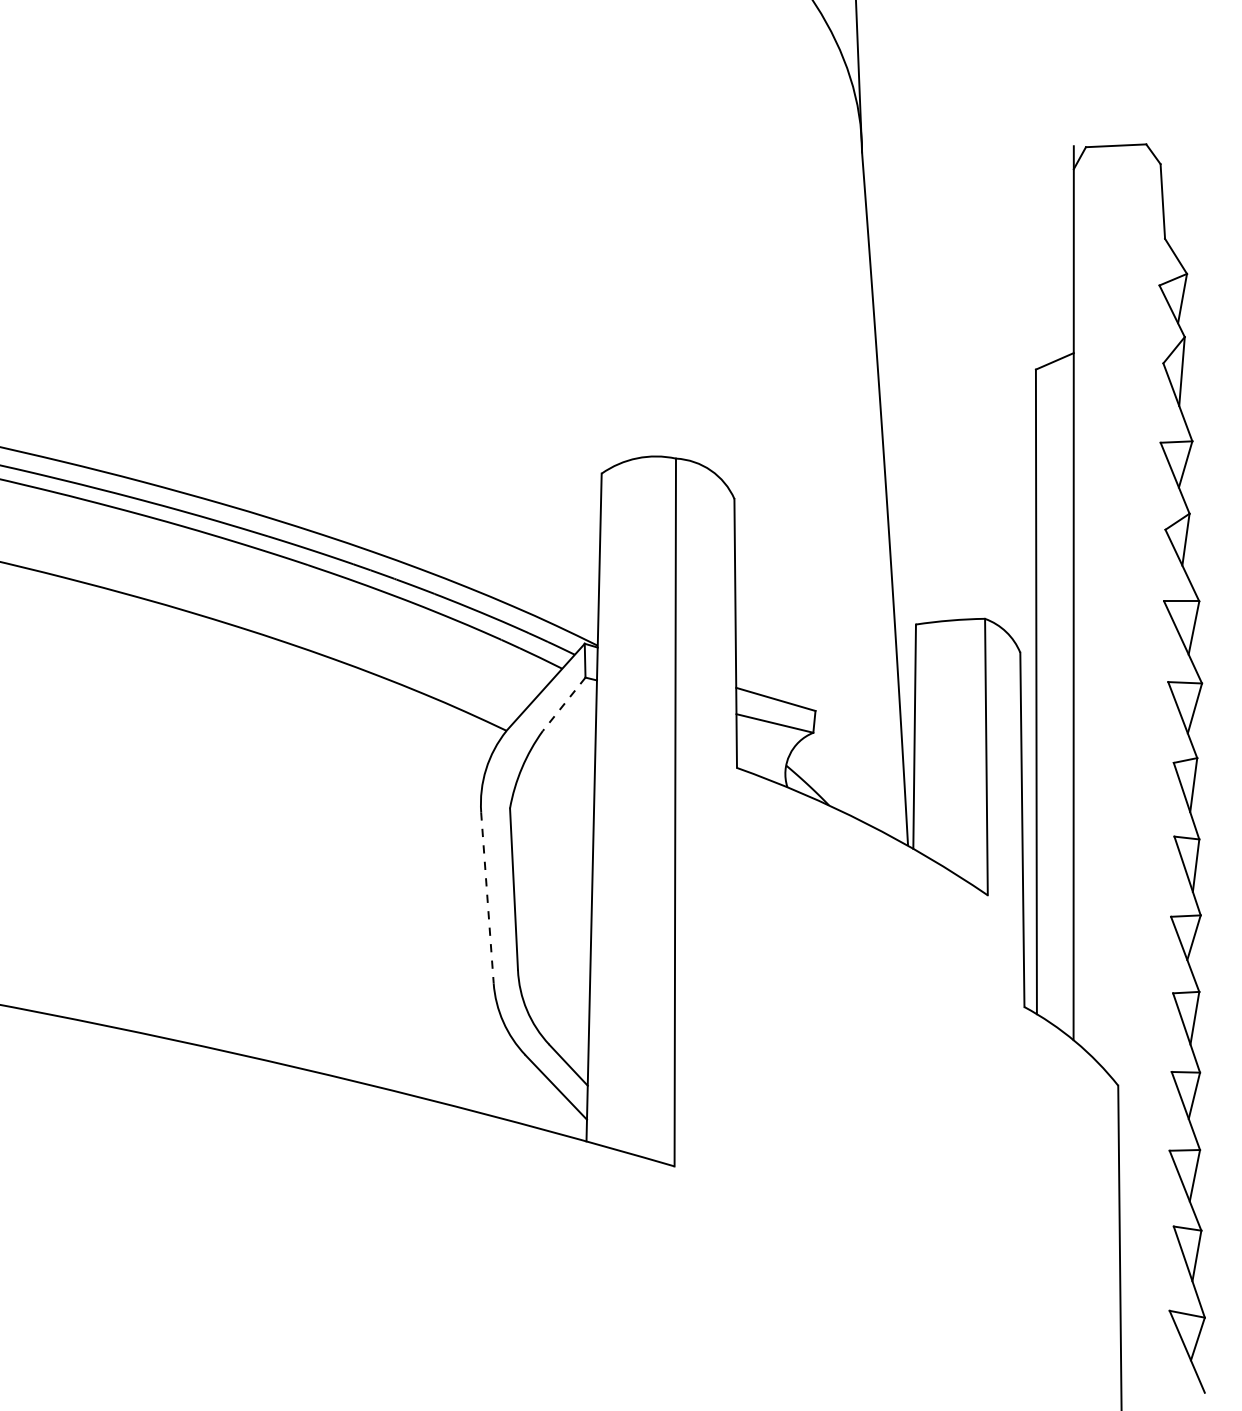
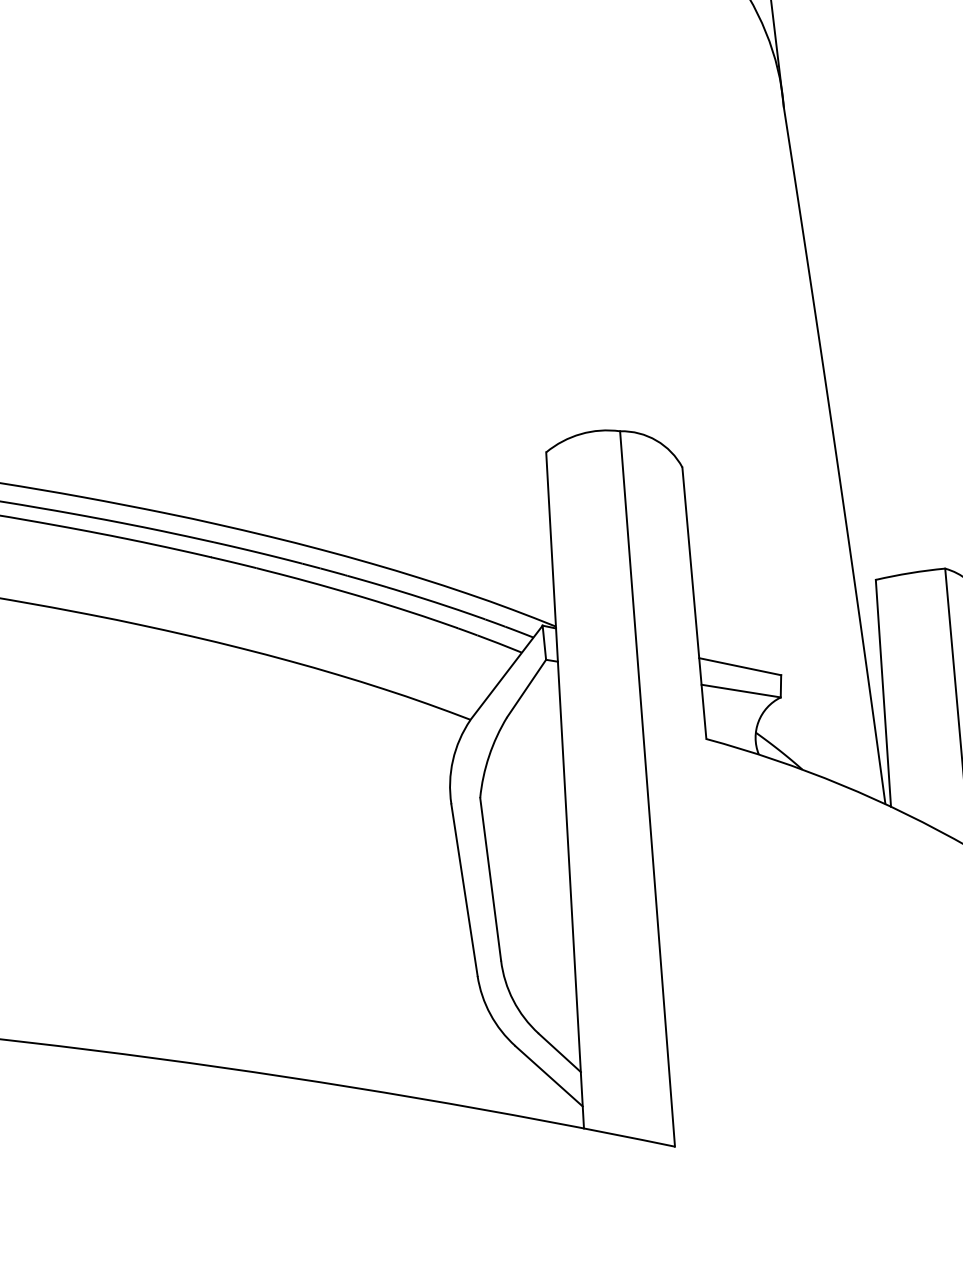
line: (563, 704) -> (525, 688), dashed -> solid
line: (487, 897) -> (464, 889), dashed -> solid

